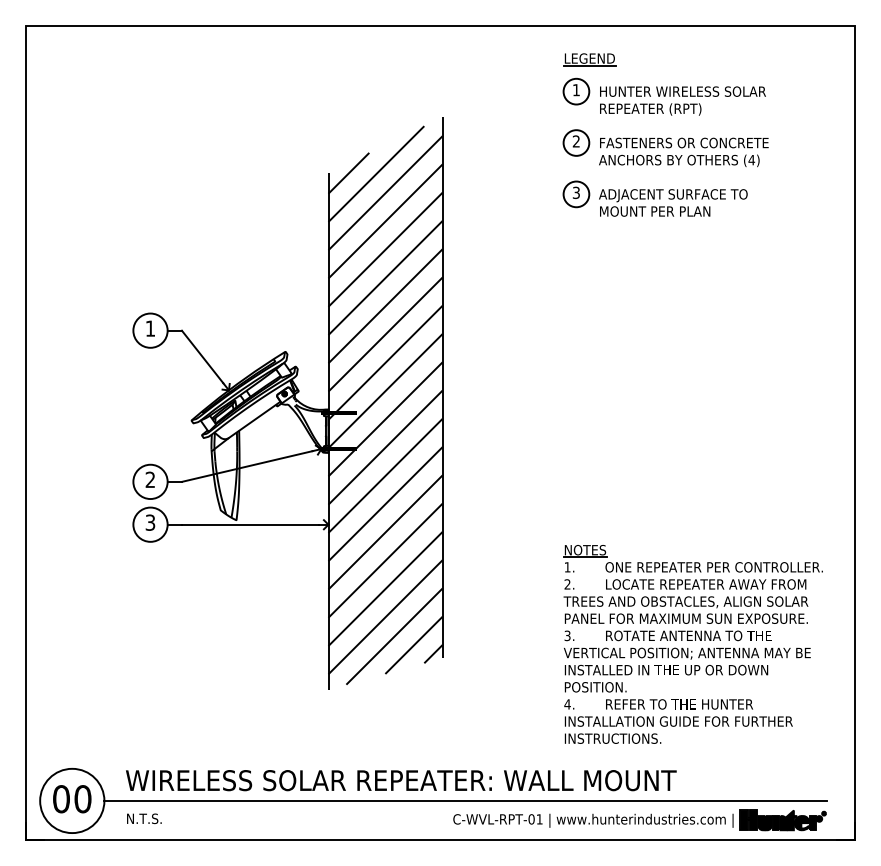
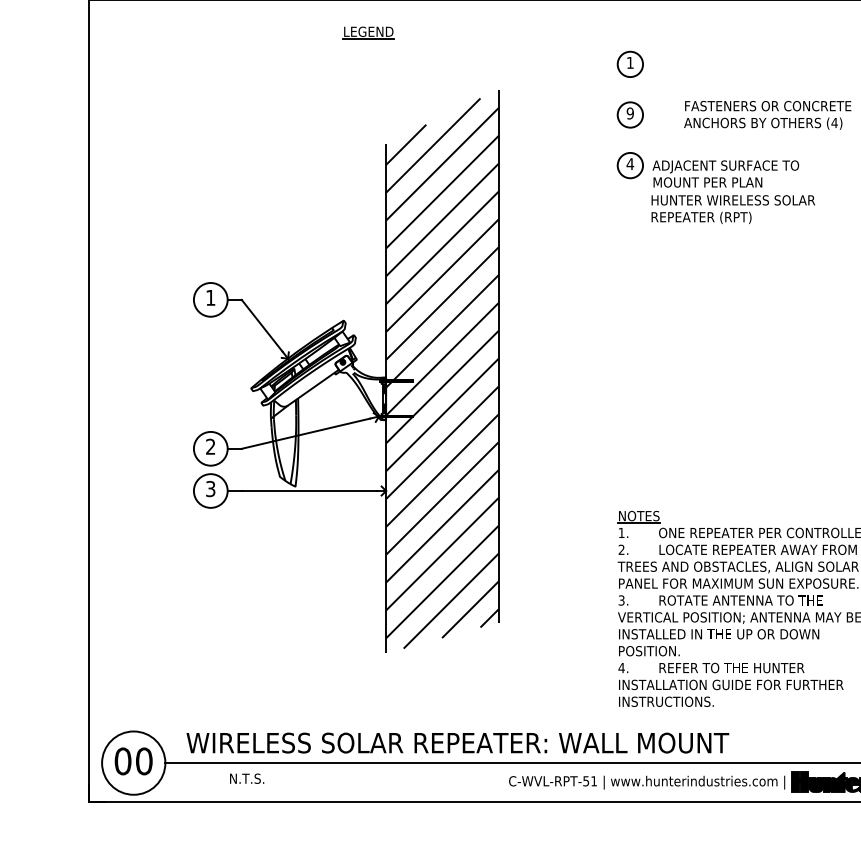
part: (589, 59) -> (368, 32), moved
text: (682, 100) -> (732, 209), moved
text: (576, 141) -> (630, 113), 2 -> 9
text: (683, 152) -> (767, 115), moved
text: (576, 192) -> (630, 163), 3 -> 4
text: (144, 818) -> (247, 778), moved
text: (531, 819) -> (586, 781), C-WVL-RPT-01 -> C-WVL-RPT-51

